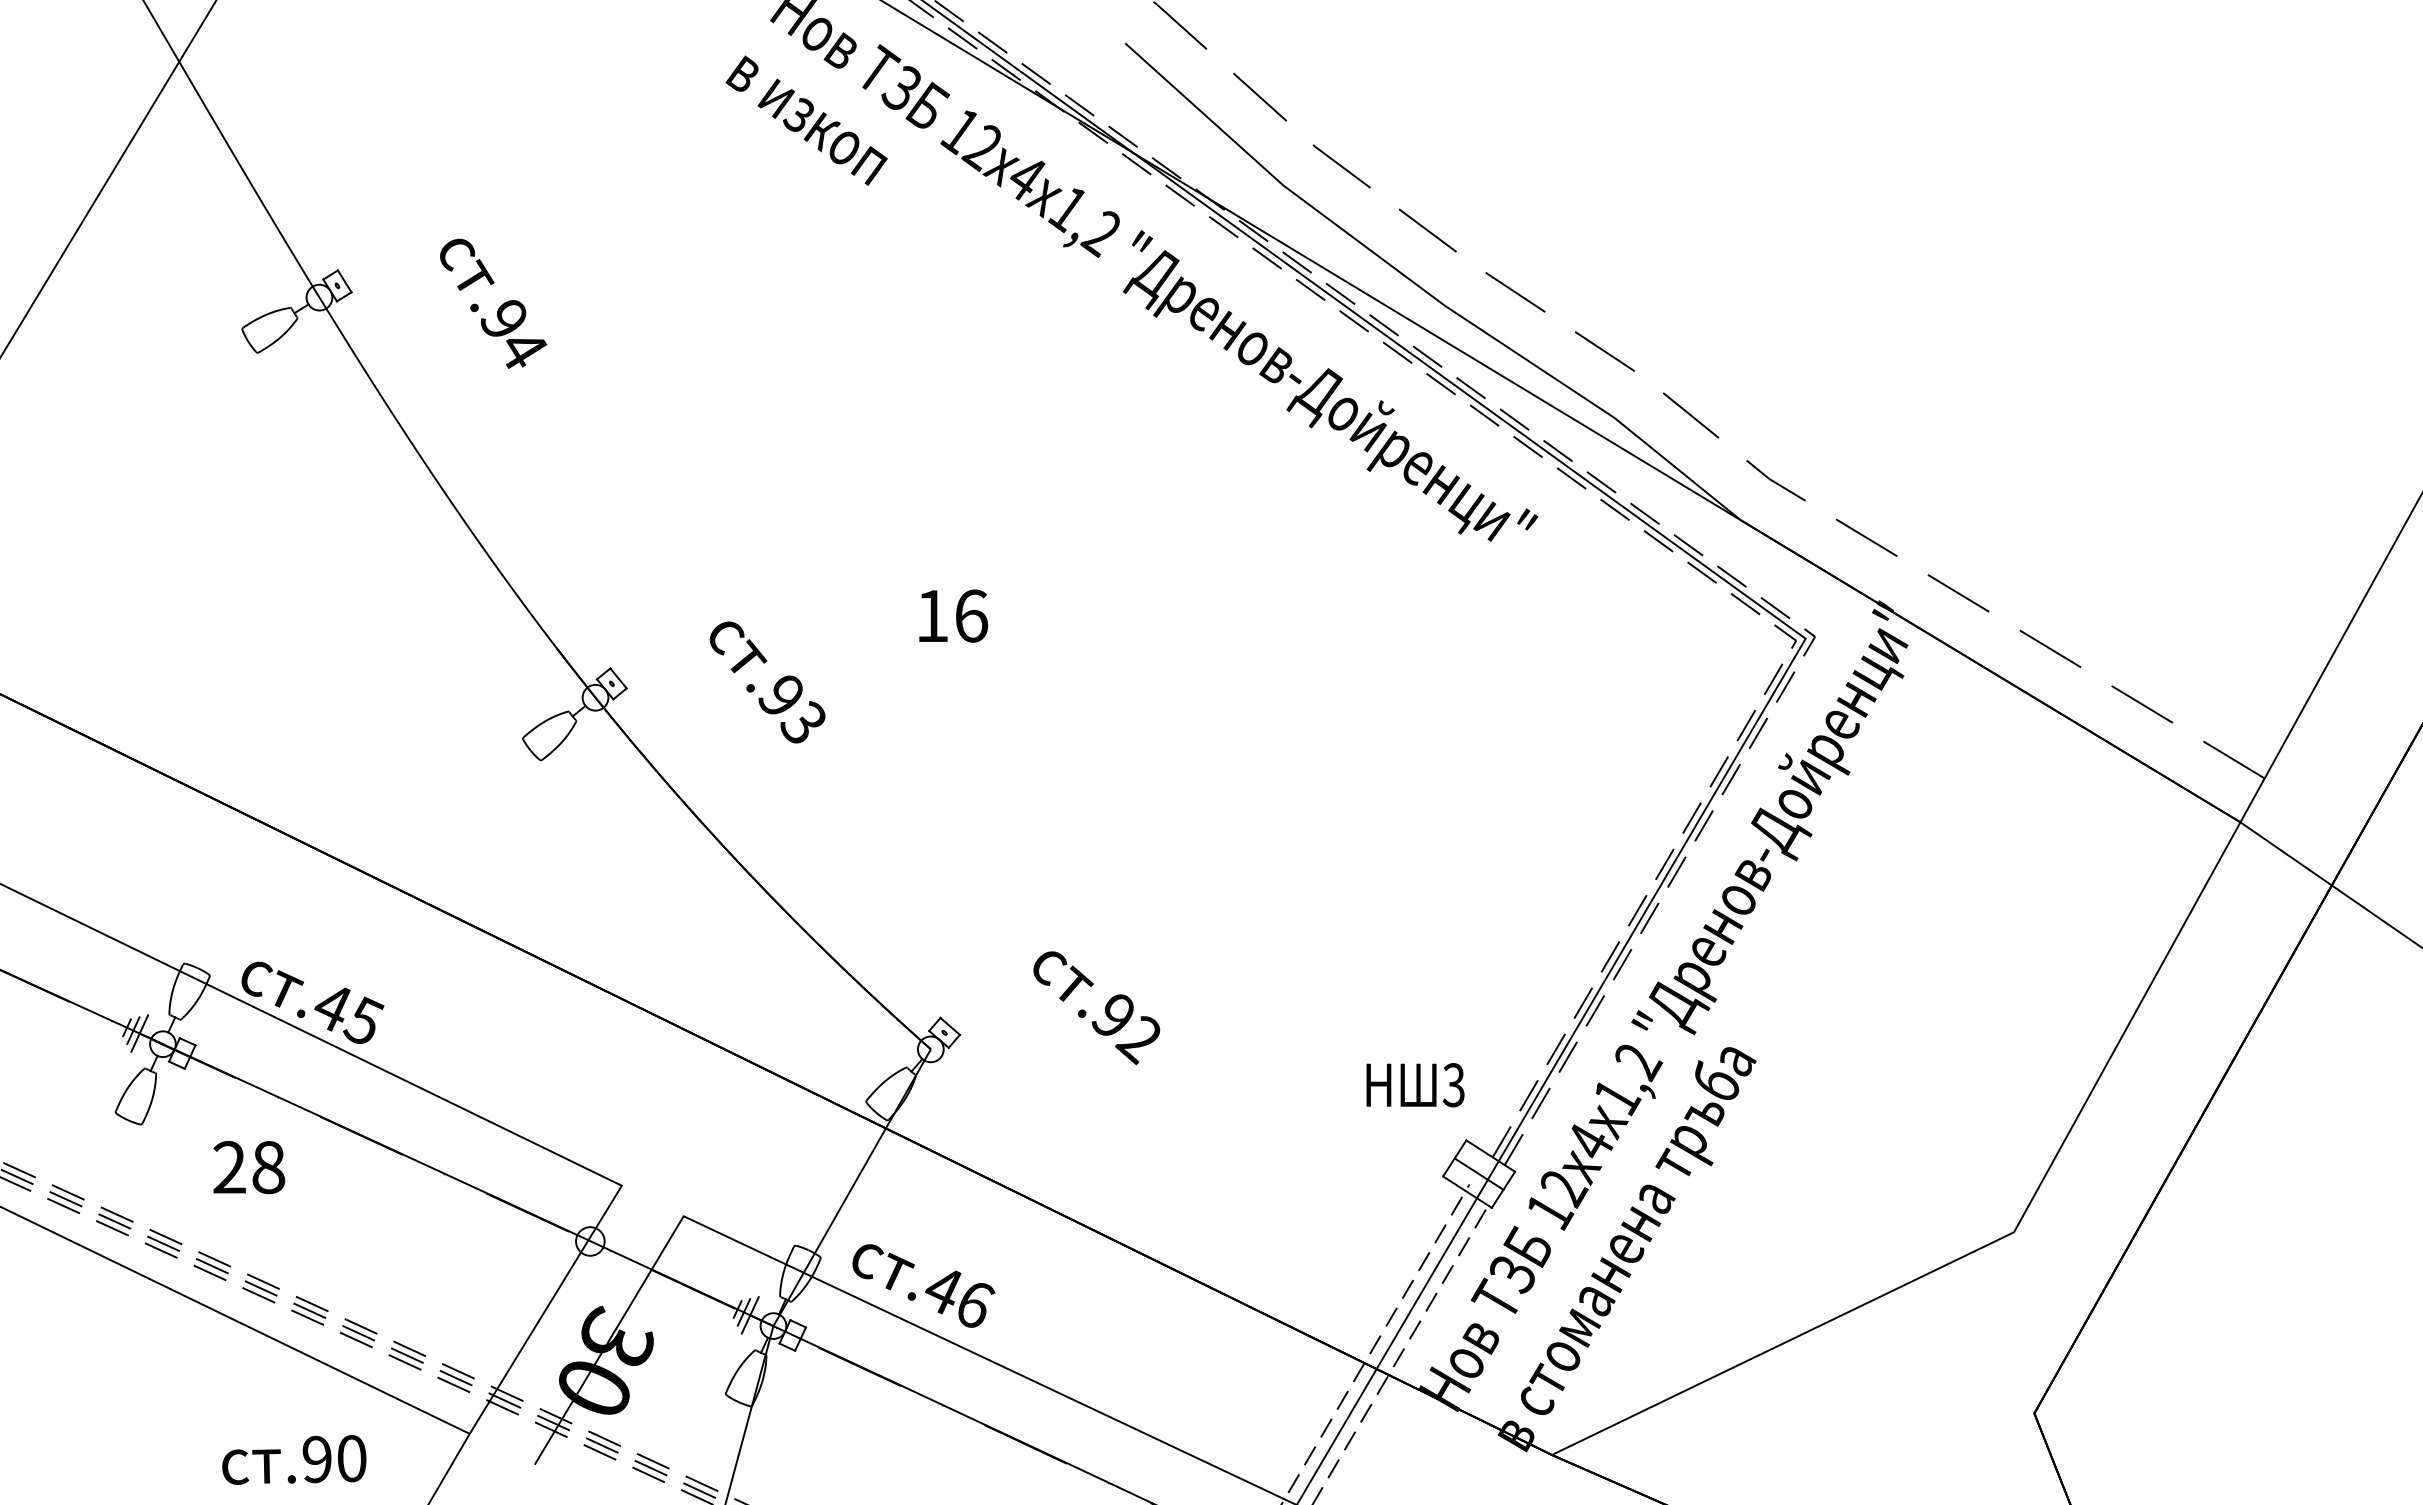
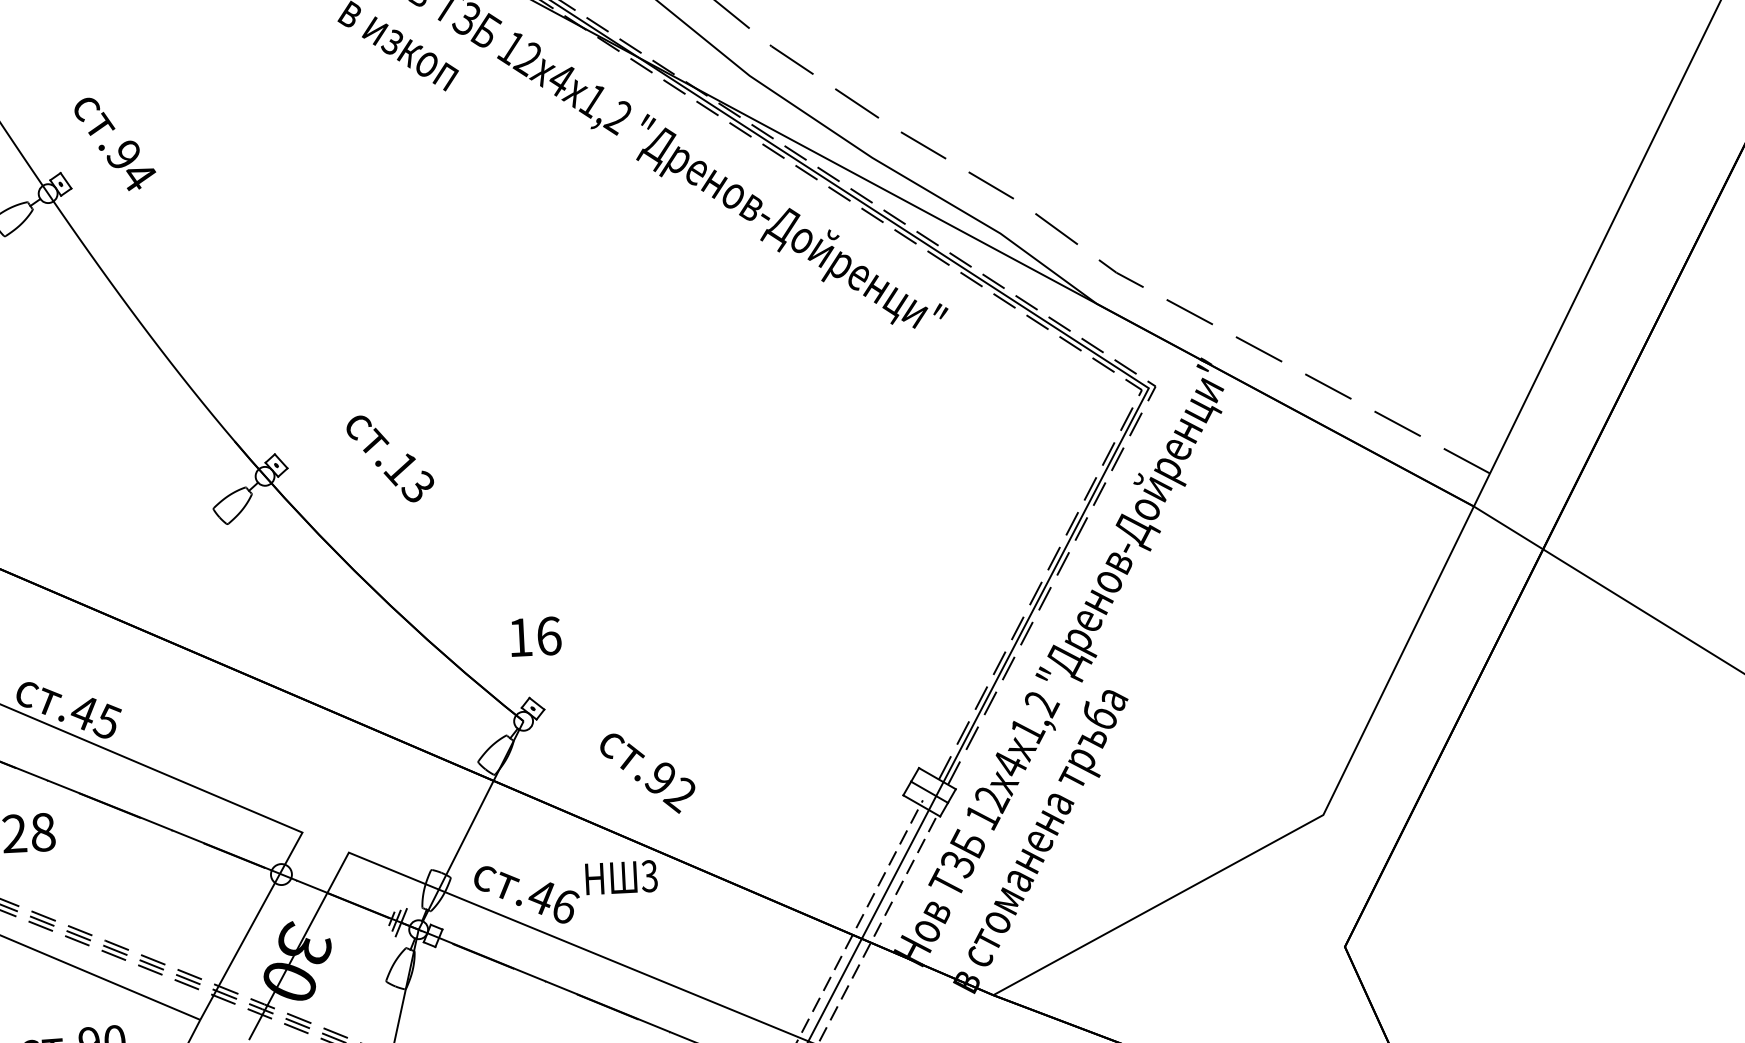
text: (493, 303) -> (115, 143), moved
text: (953, 615) -> (535, 636), moved
text: (779, 697) -> (399, 469), .93 -> .13
text: (1096, 1008) -> (647, 773), moved
text: (1415, 1085) -> (621, 877), moved

